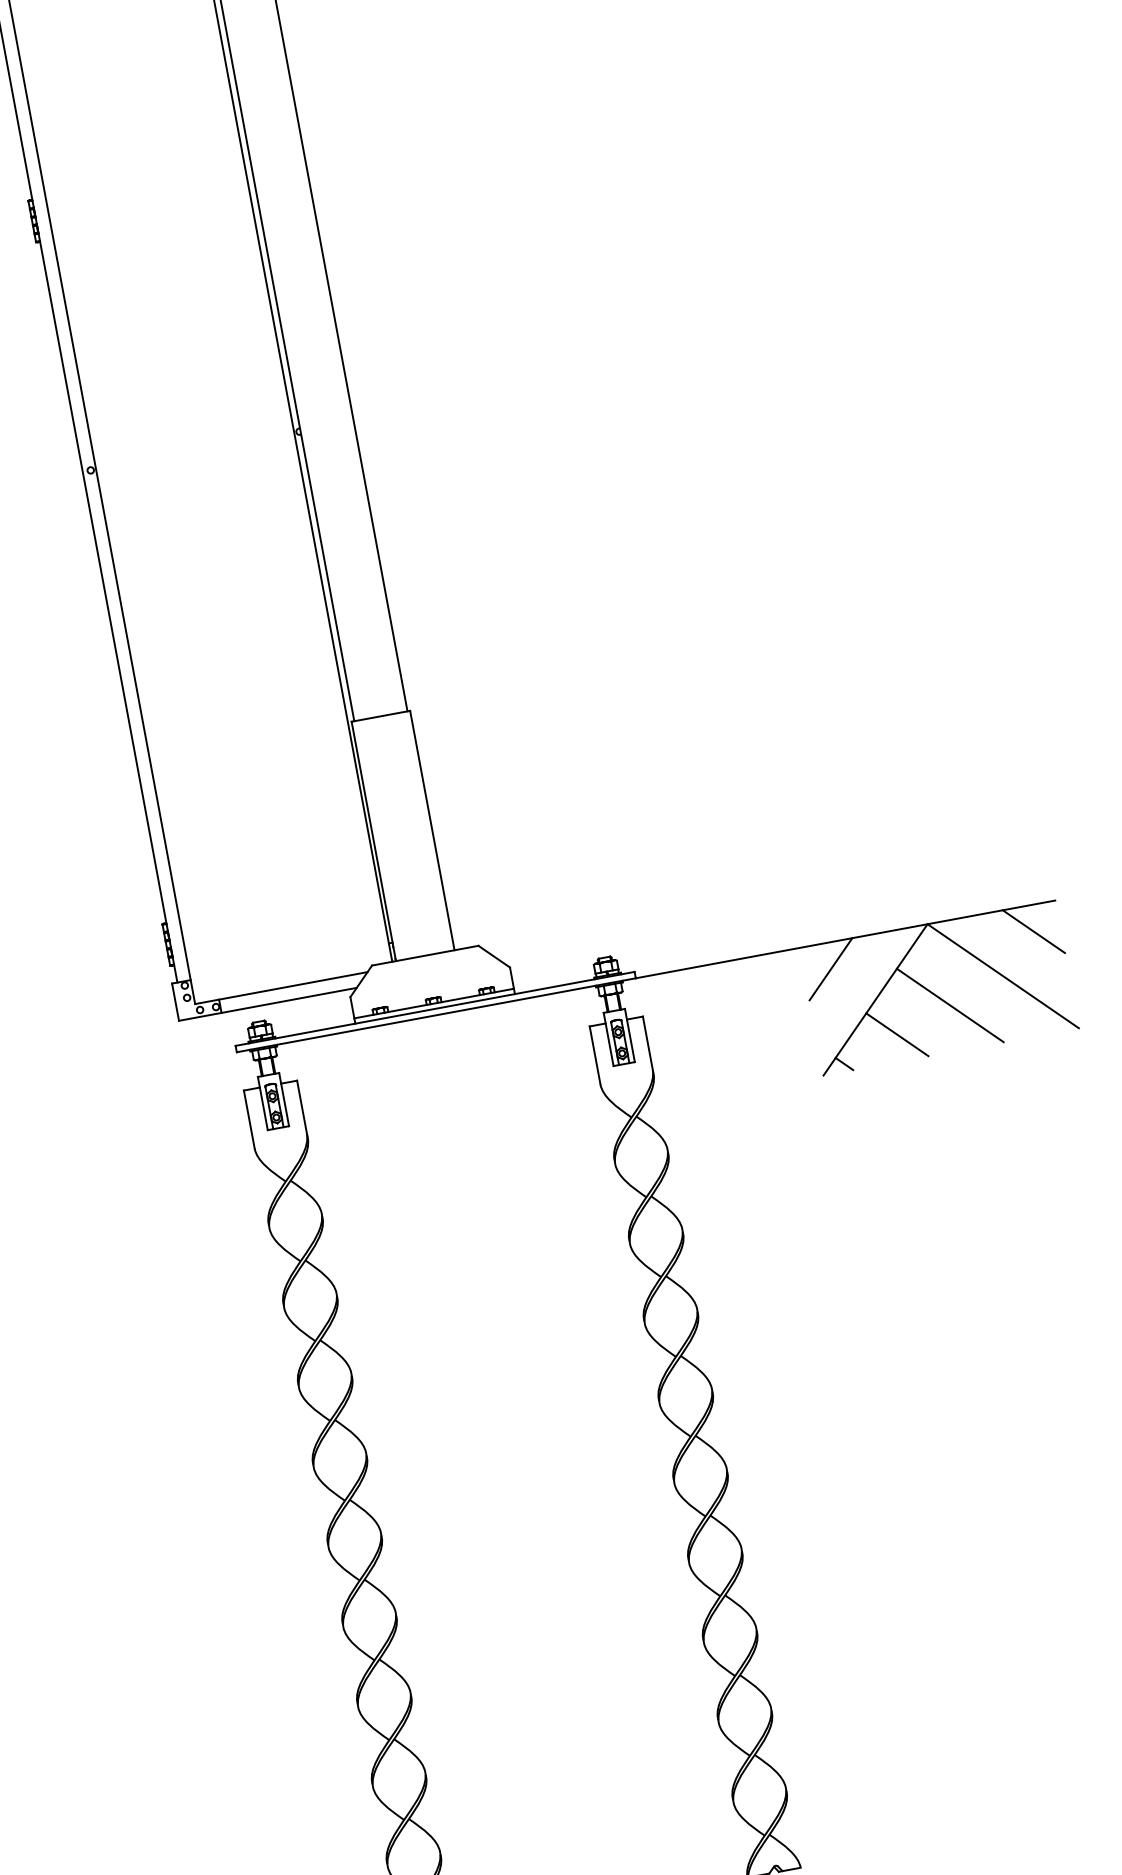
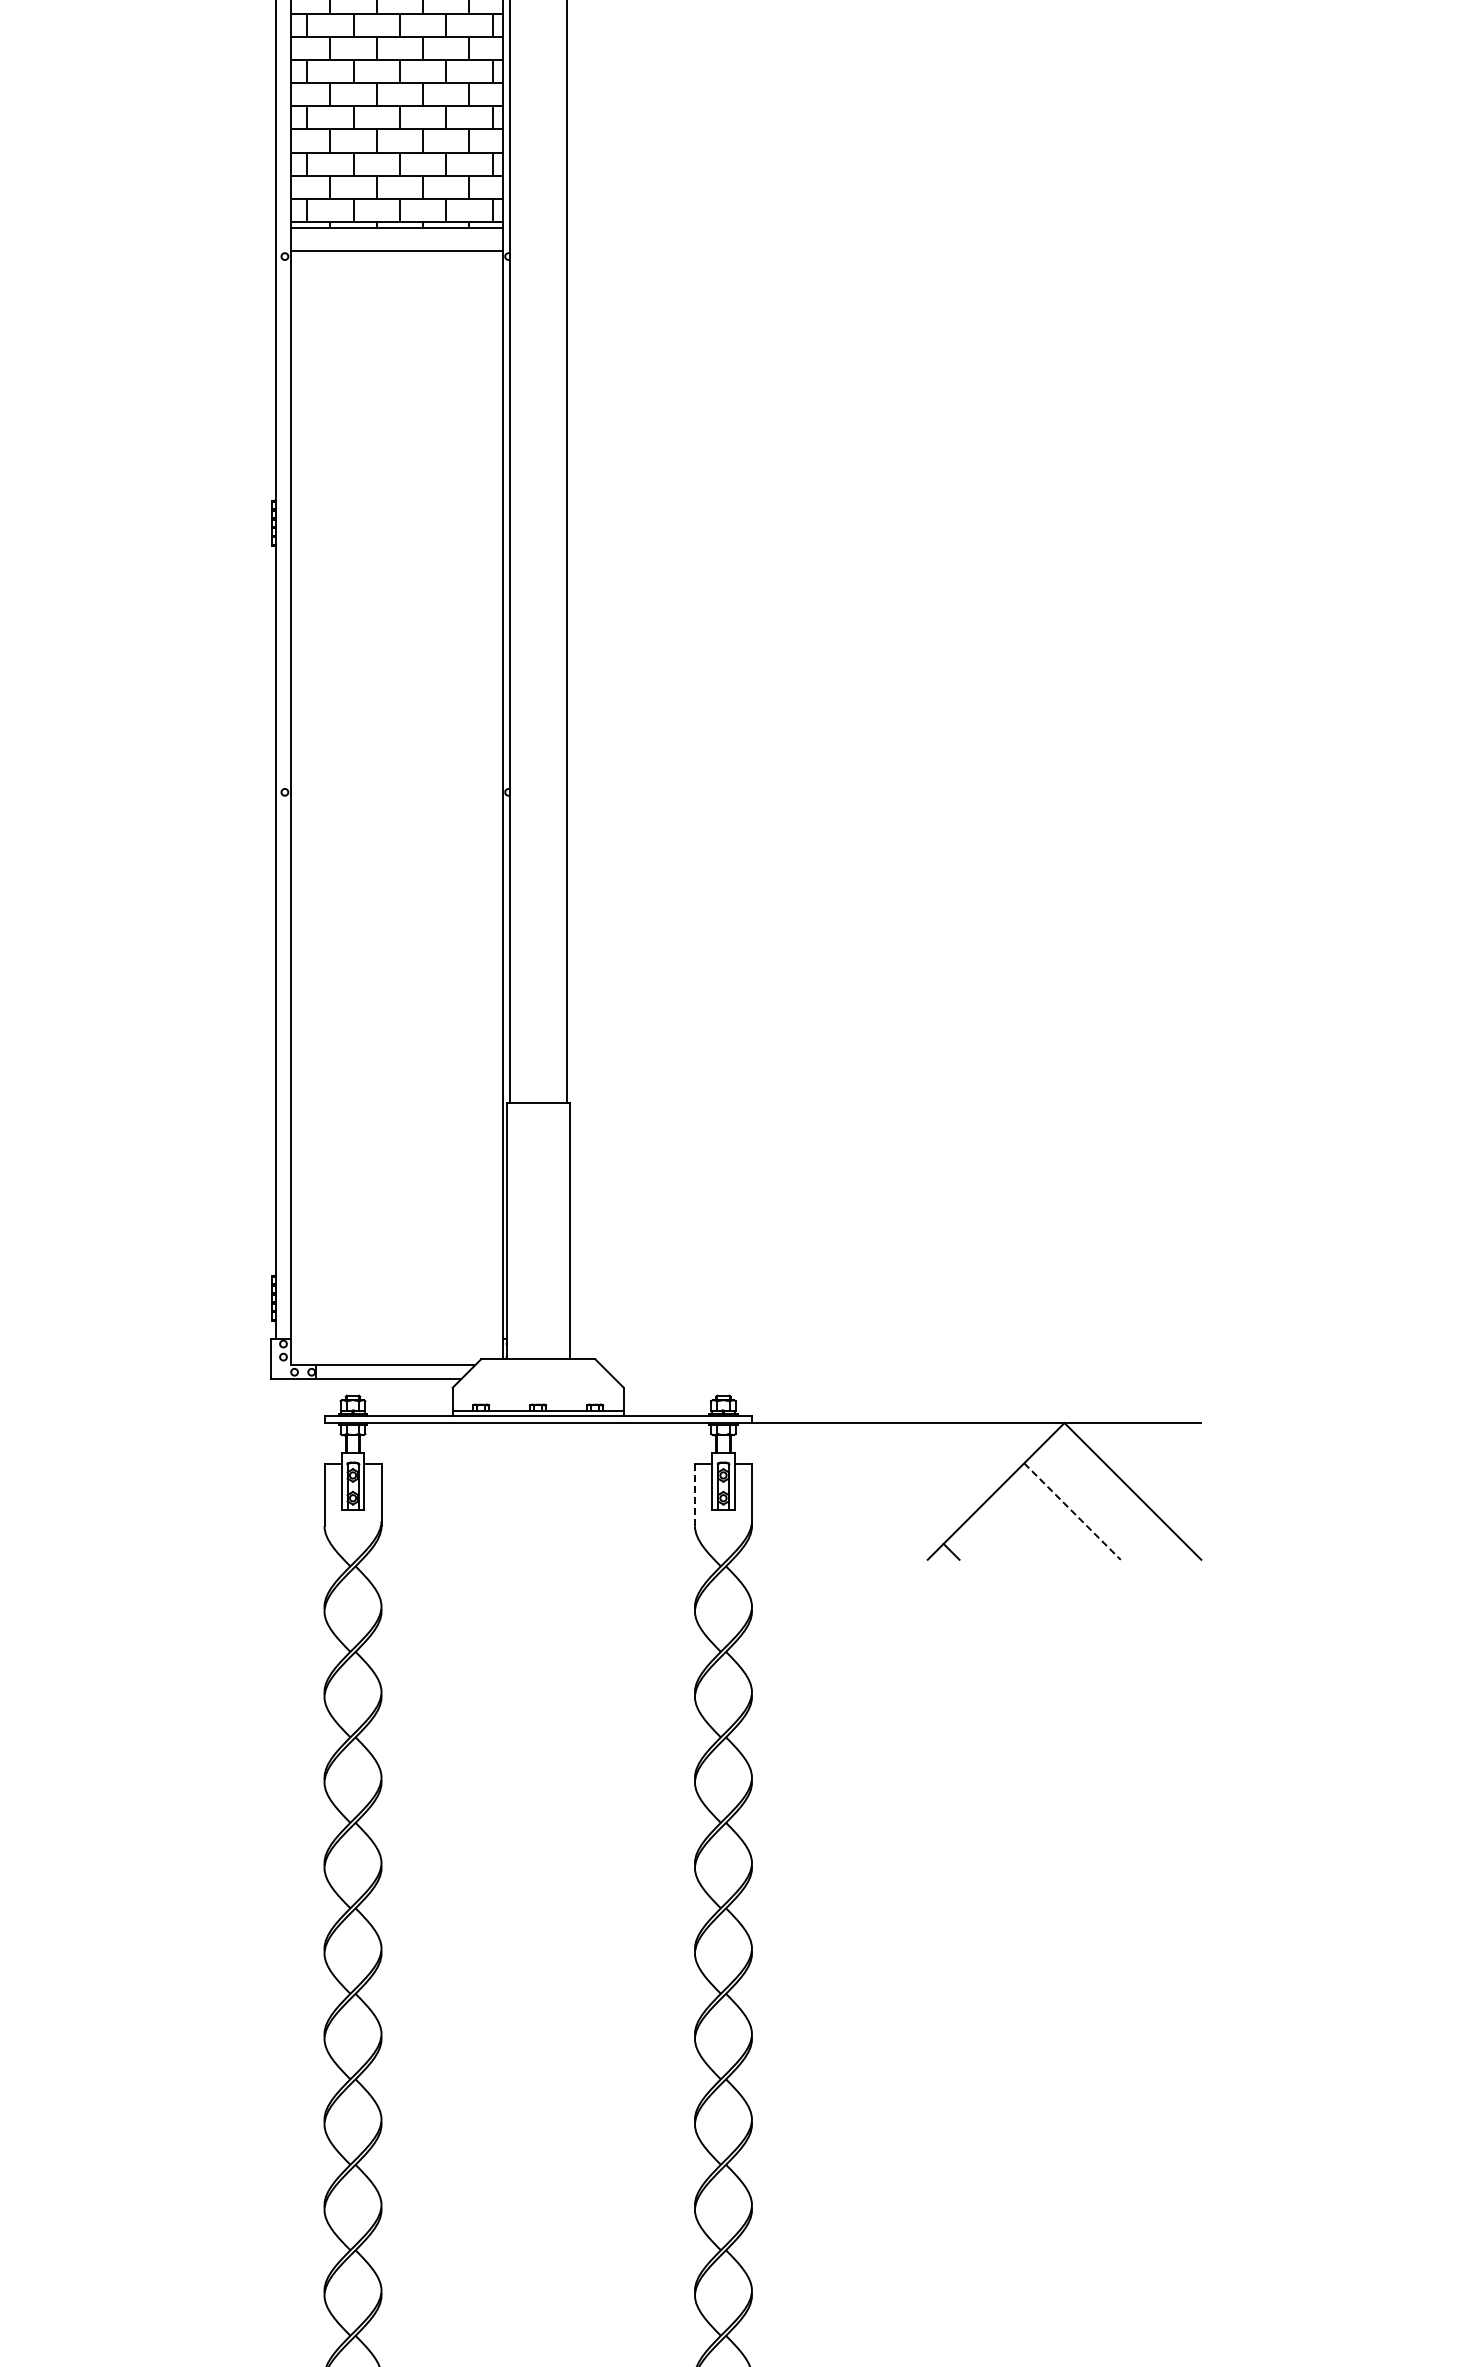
line: (1034, 931) -> (1173, 1451), removed
line: (830, 969) -> (955, 1451), removed
line: (950, 1005) -> (1072, 1511), solid -> dashed
line: (896, 1034) -> (1011, 1531), removed
line: (594, 1055) -> (694, 1495), solid -> dashed

